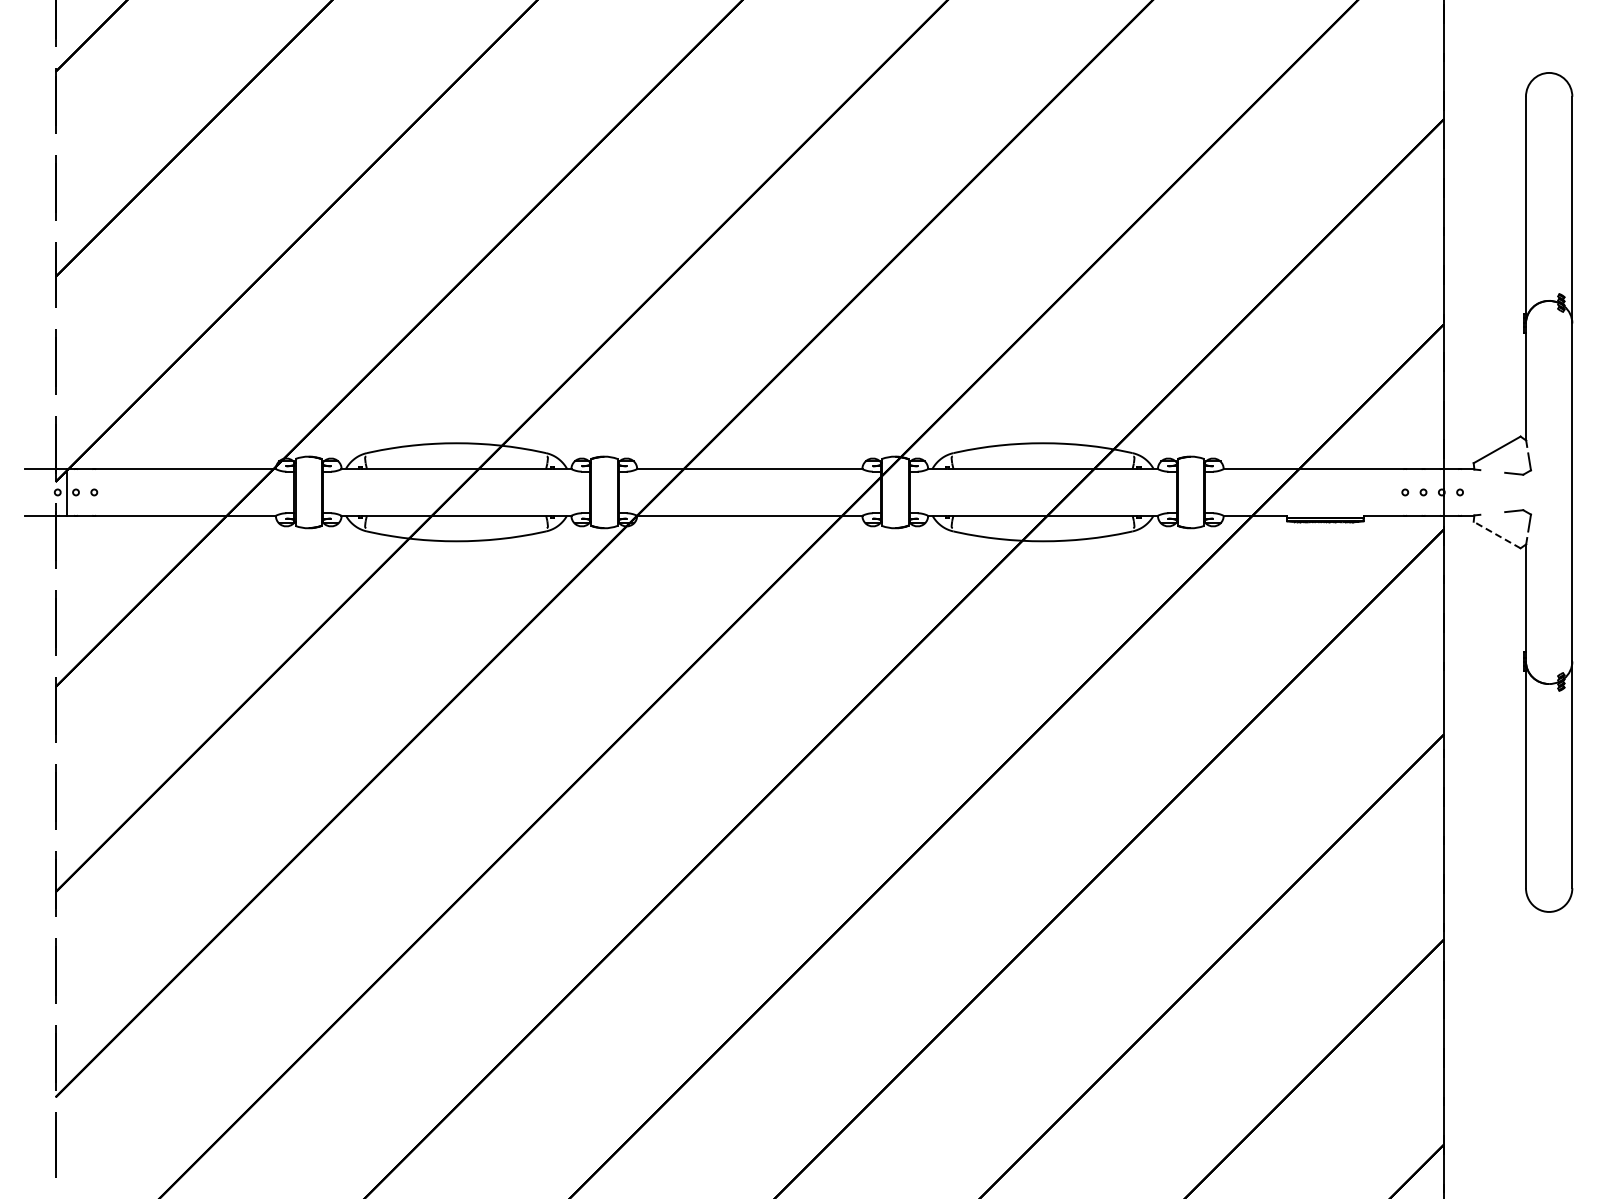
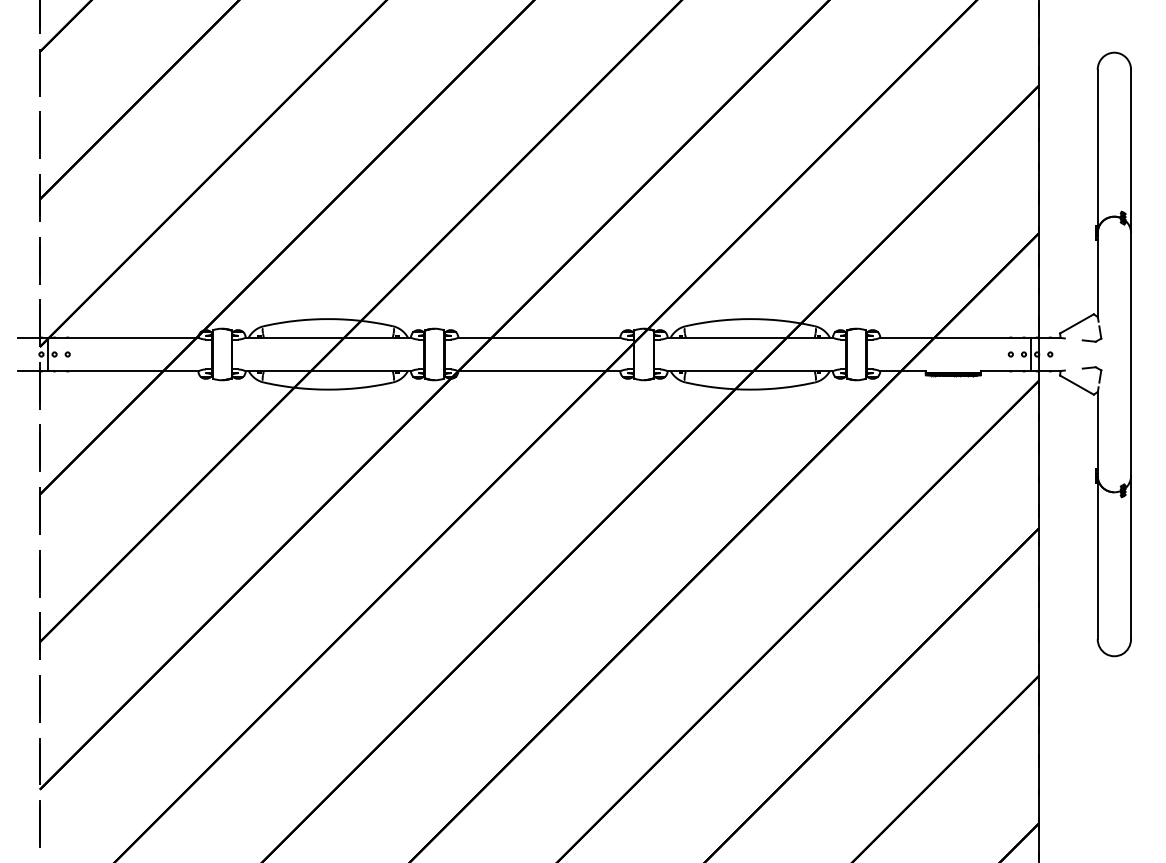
line: (1432, 492) -> (1030, 354), added
line: (1497, 535) -> (1077, 385), dashed -> solid

